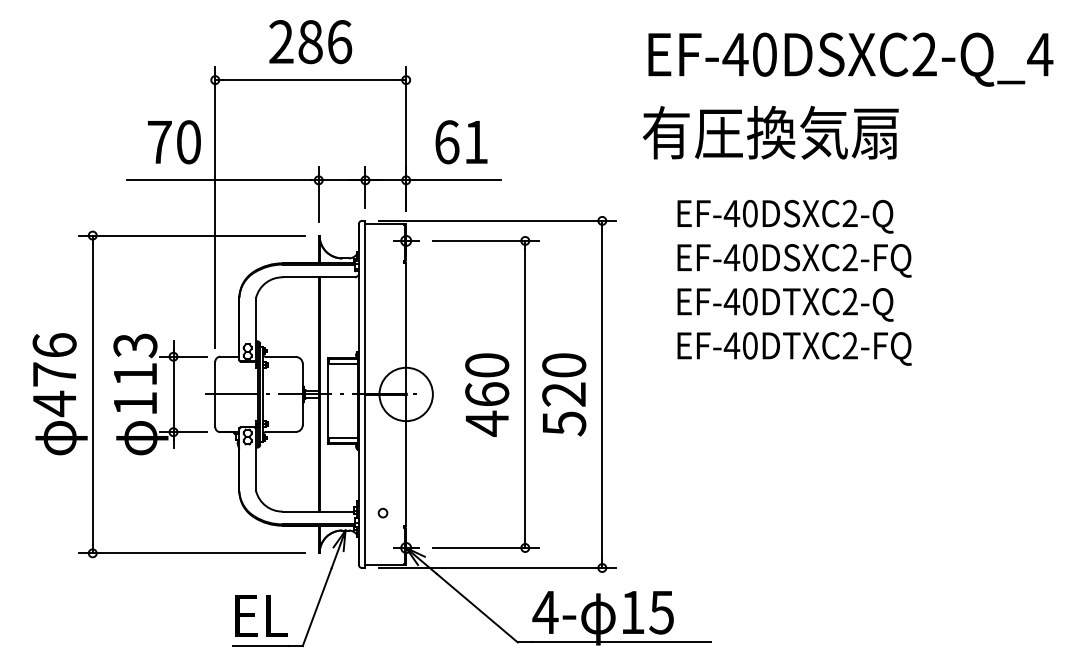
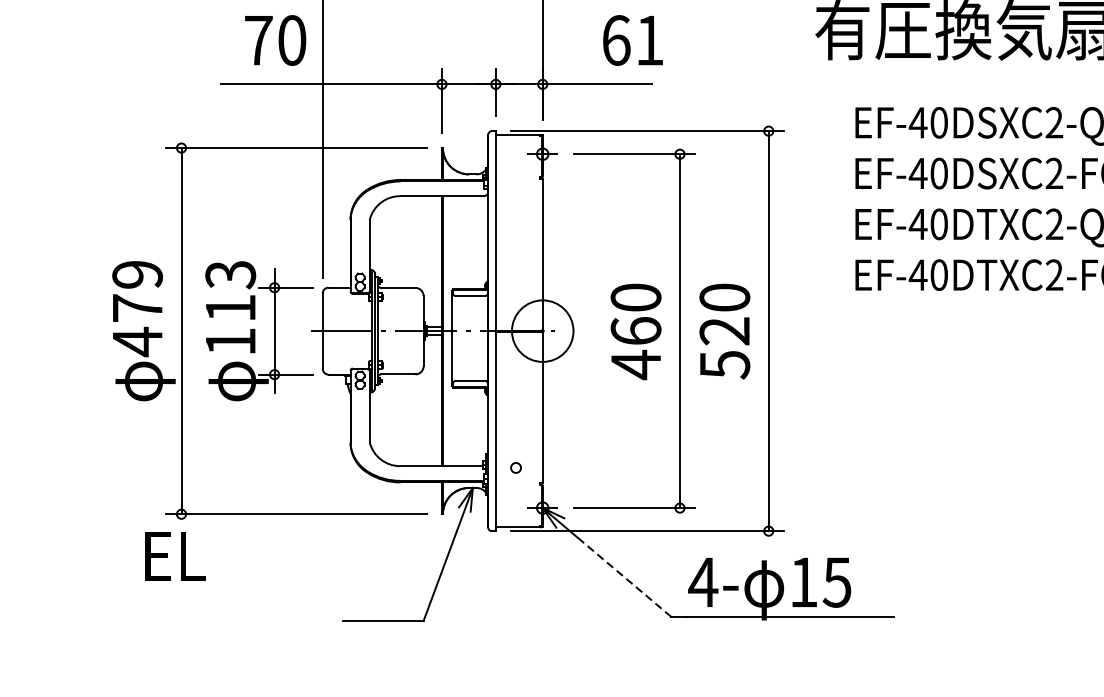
text: (461, 142) -> (632, 40), moved
text: (54, 345) -> (137, 274), 476 -> 479
line: (477, 608) -> (624, 577), solid -> dashed
text: (261, 615) -> (175, 555), moved

